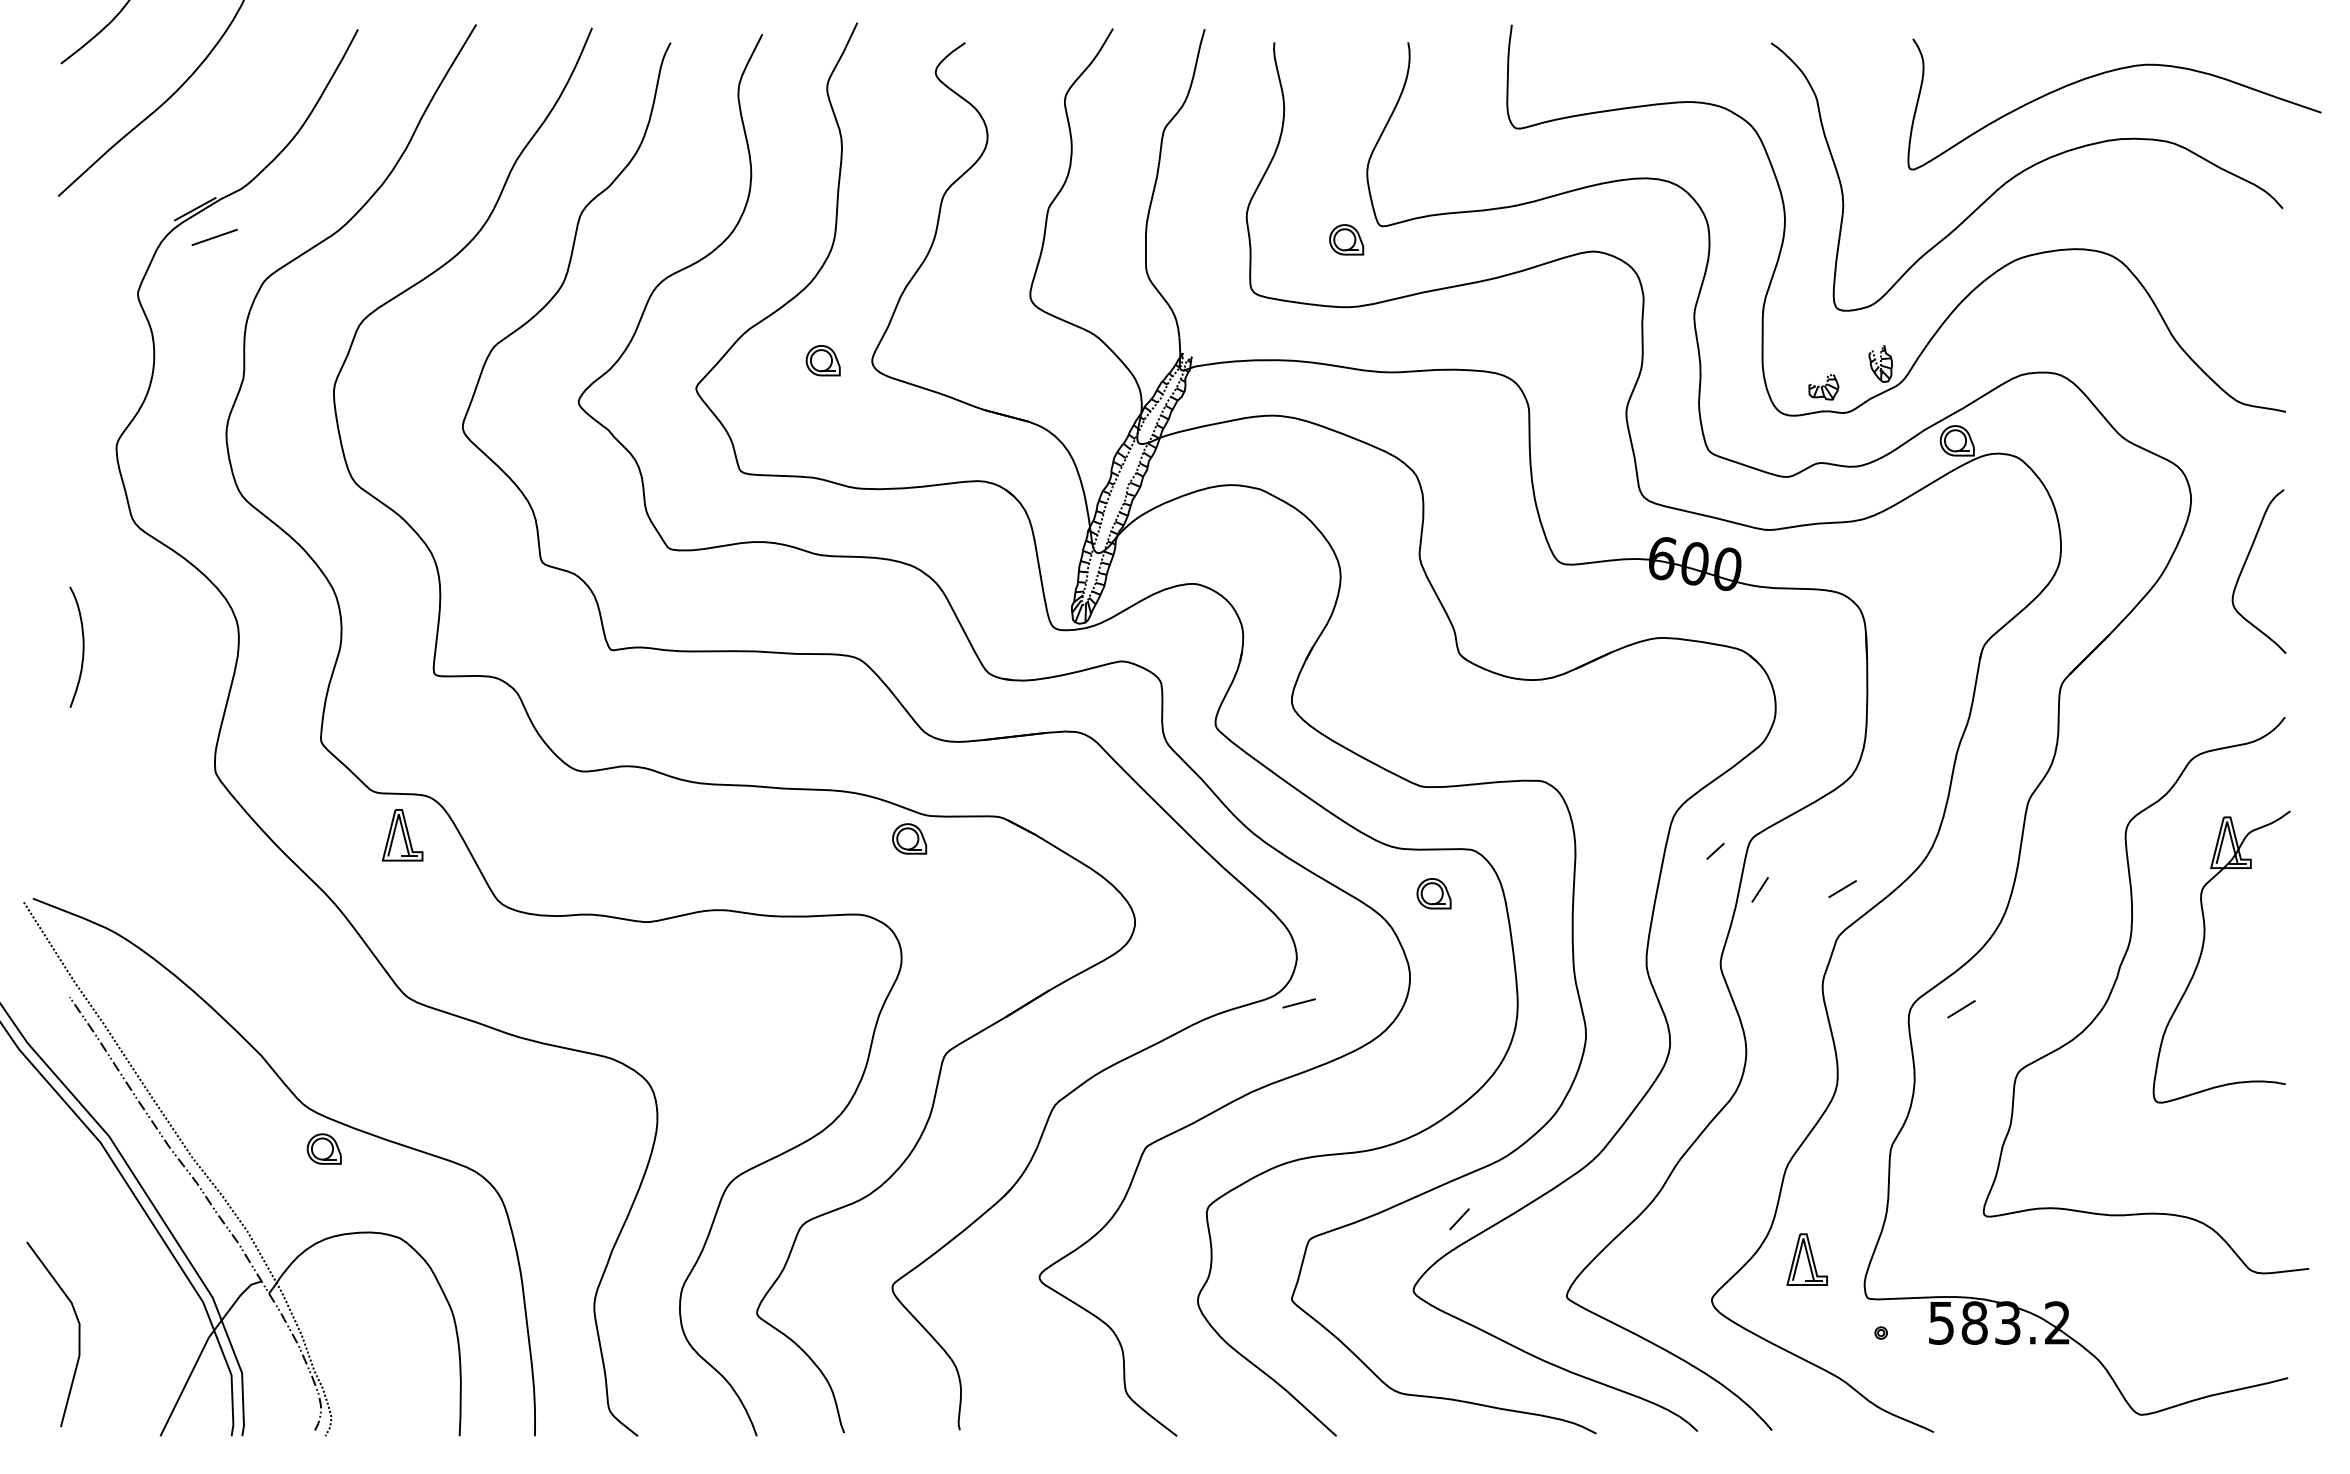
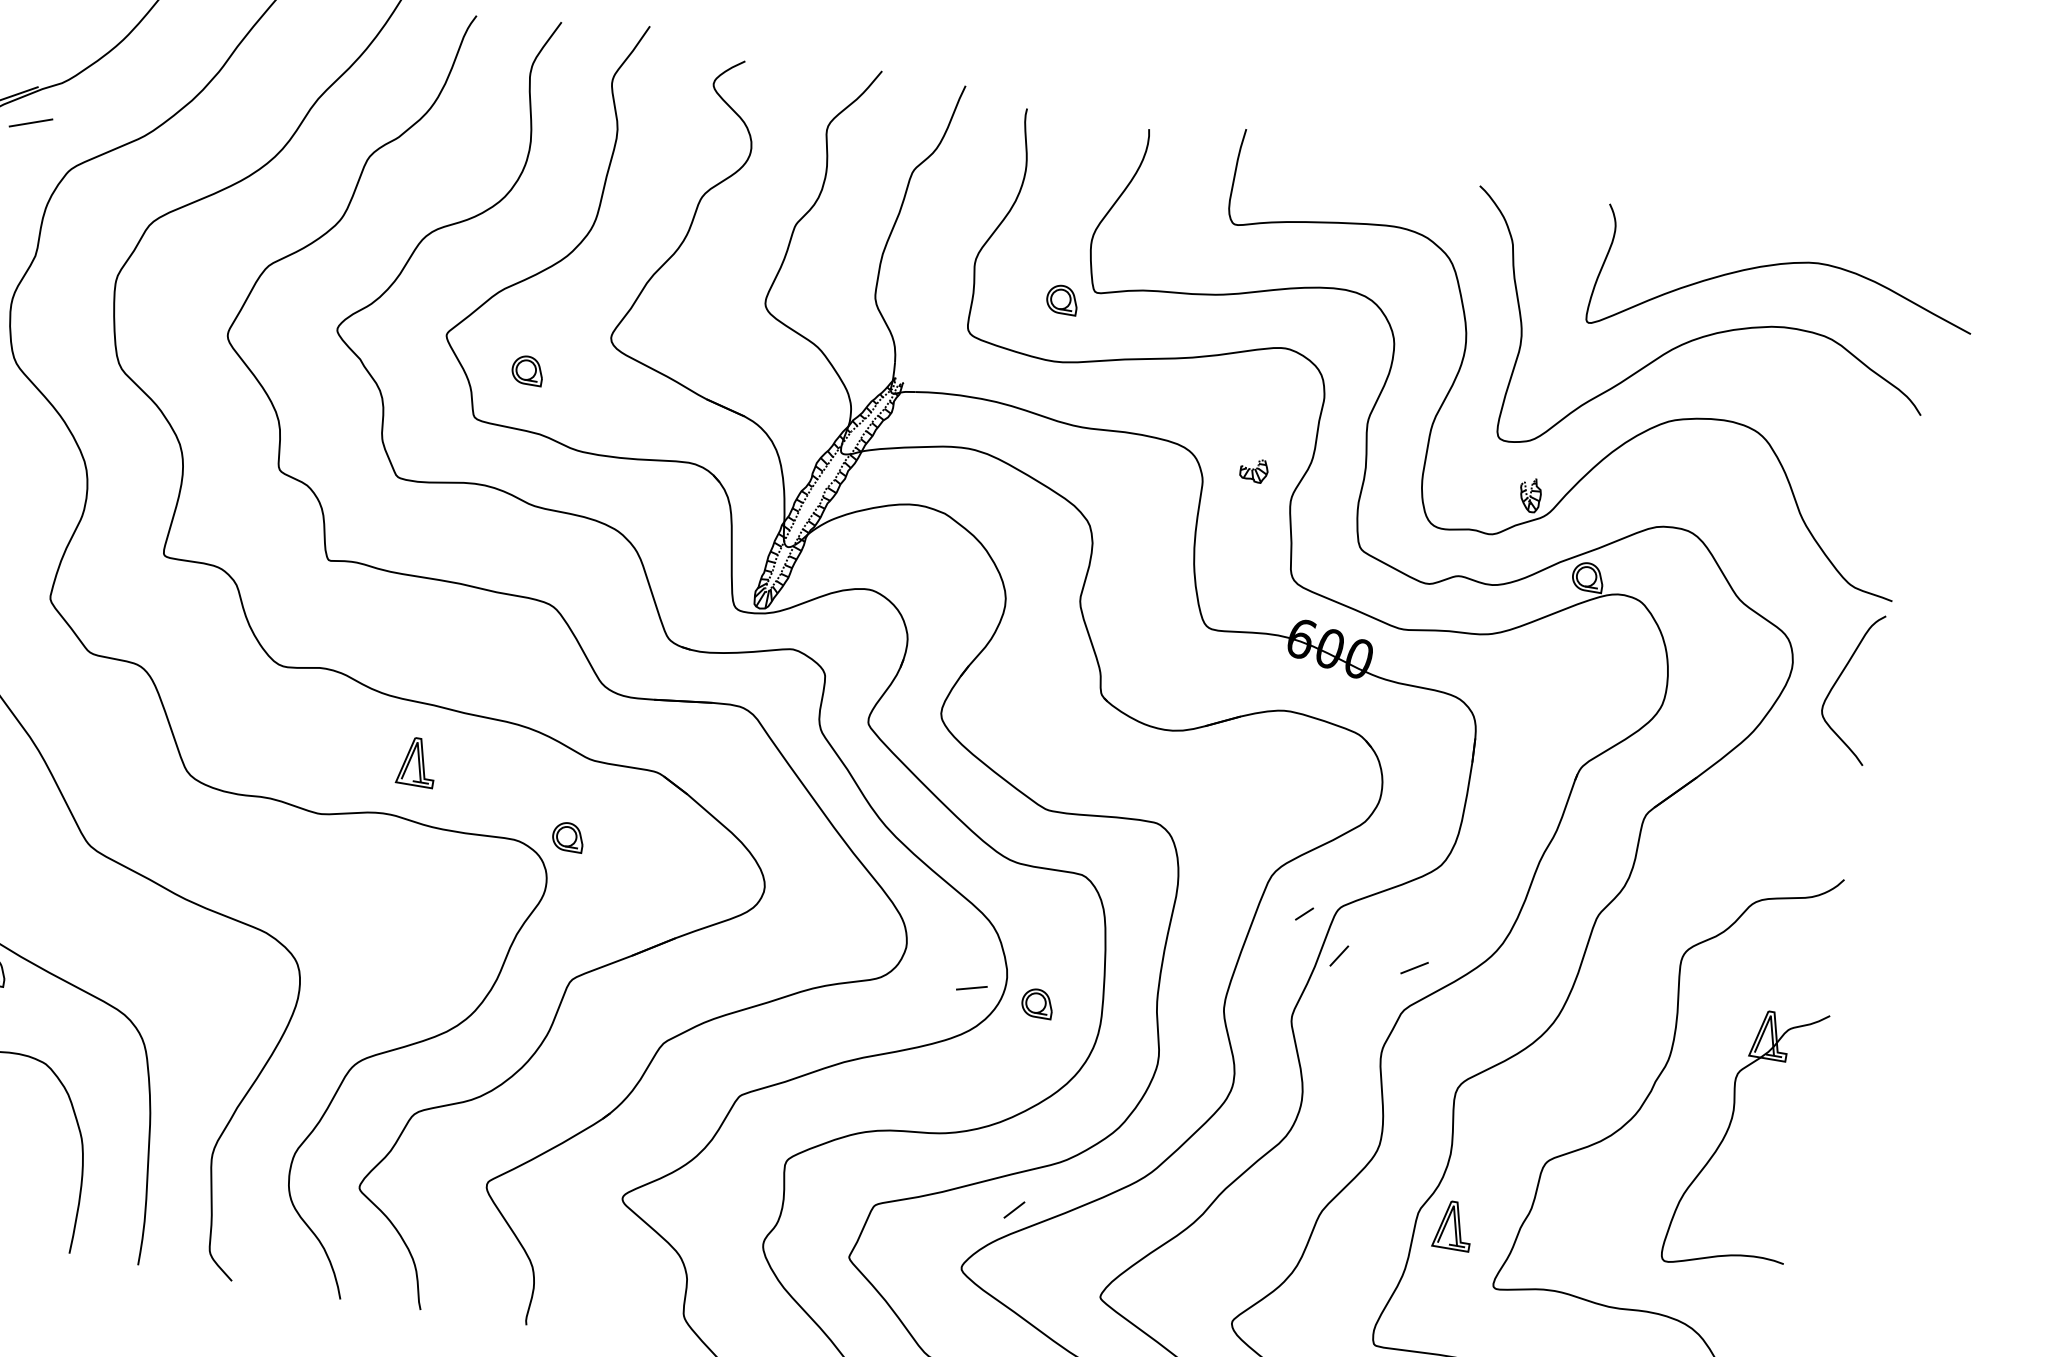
part: (822, 360) -> (527, 370), moved
part: (1823, 387) -> (1253, 470), moved
curve: (2244, 567) -> (1838, 680), moved
part: (402, 835) -> (417, 762), moved
part: (909, 838) -> (568, 836), moved
part: (1433, 893) -> (1037, 1003), moved
part: (2202, 953) -> (1728, 1132), moved
line: (1298, 1003) -> (971, 988), moved
line: (1961, 1009) -> (1504, 1096), removed
part: (1806, 1259) -> (1453, 1225), moved

